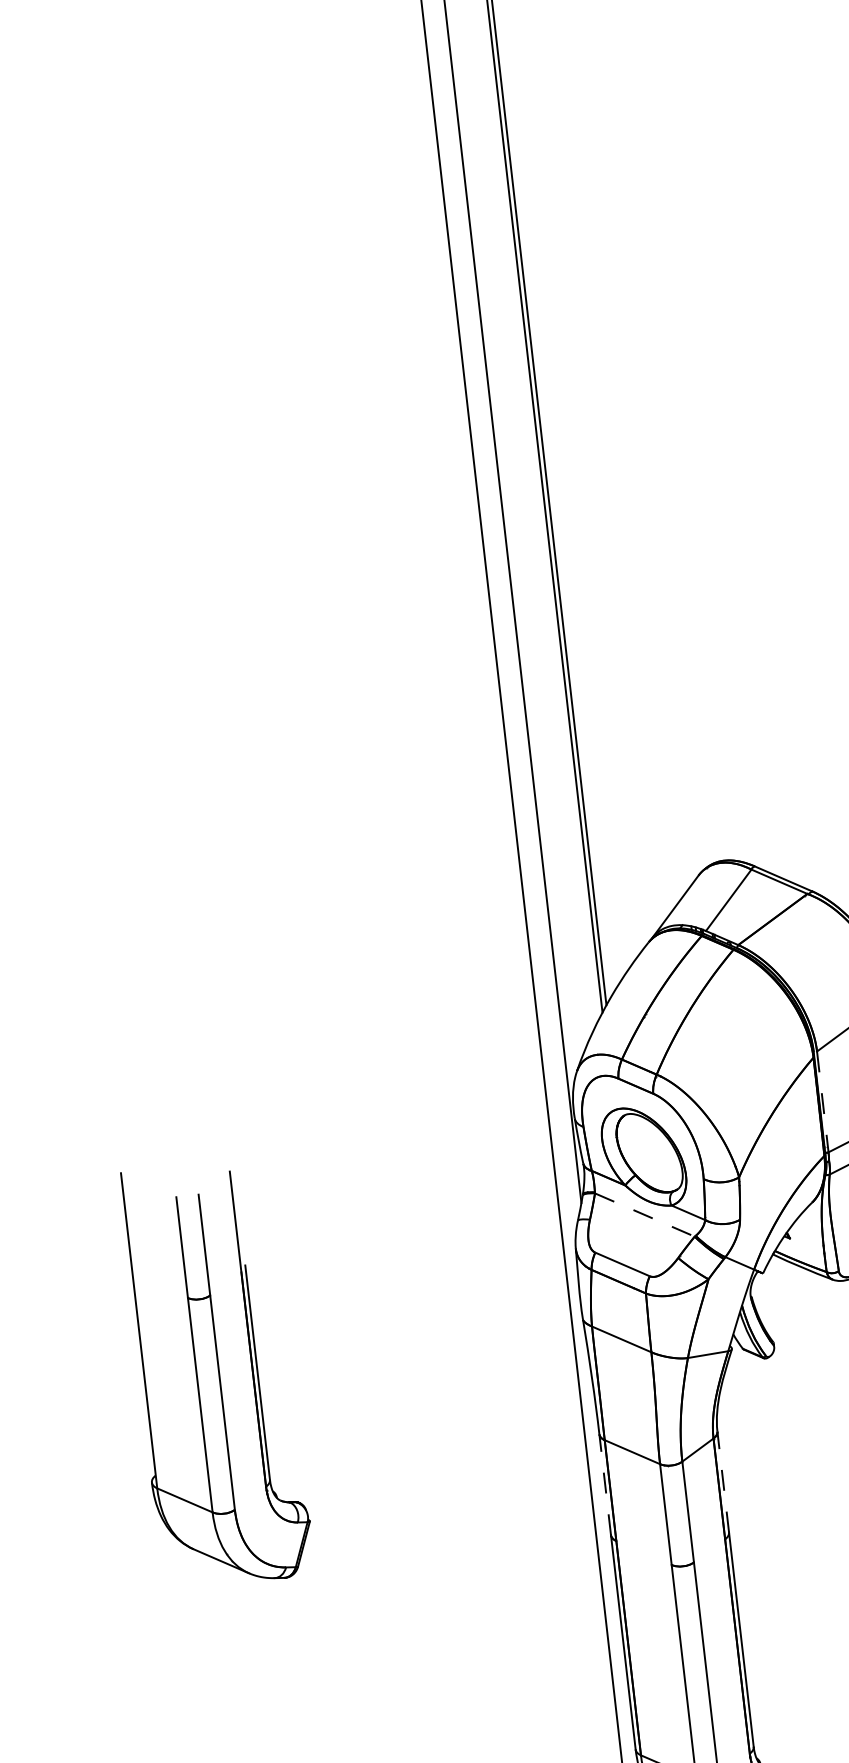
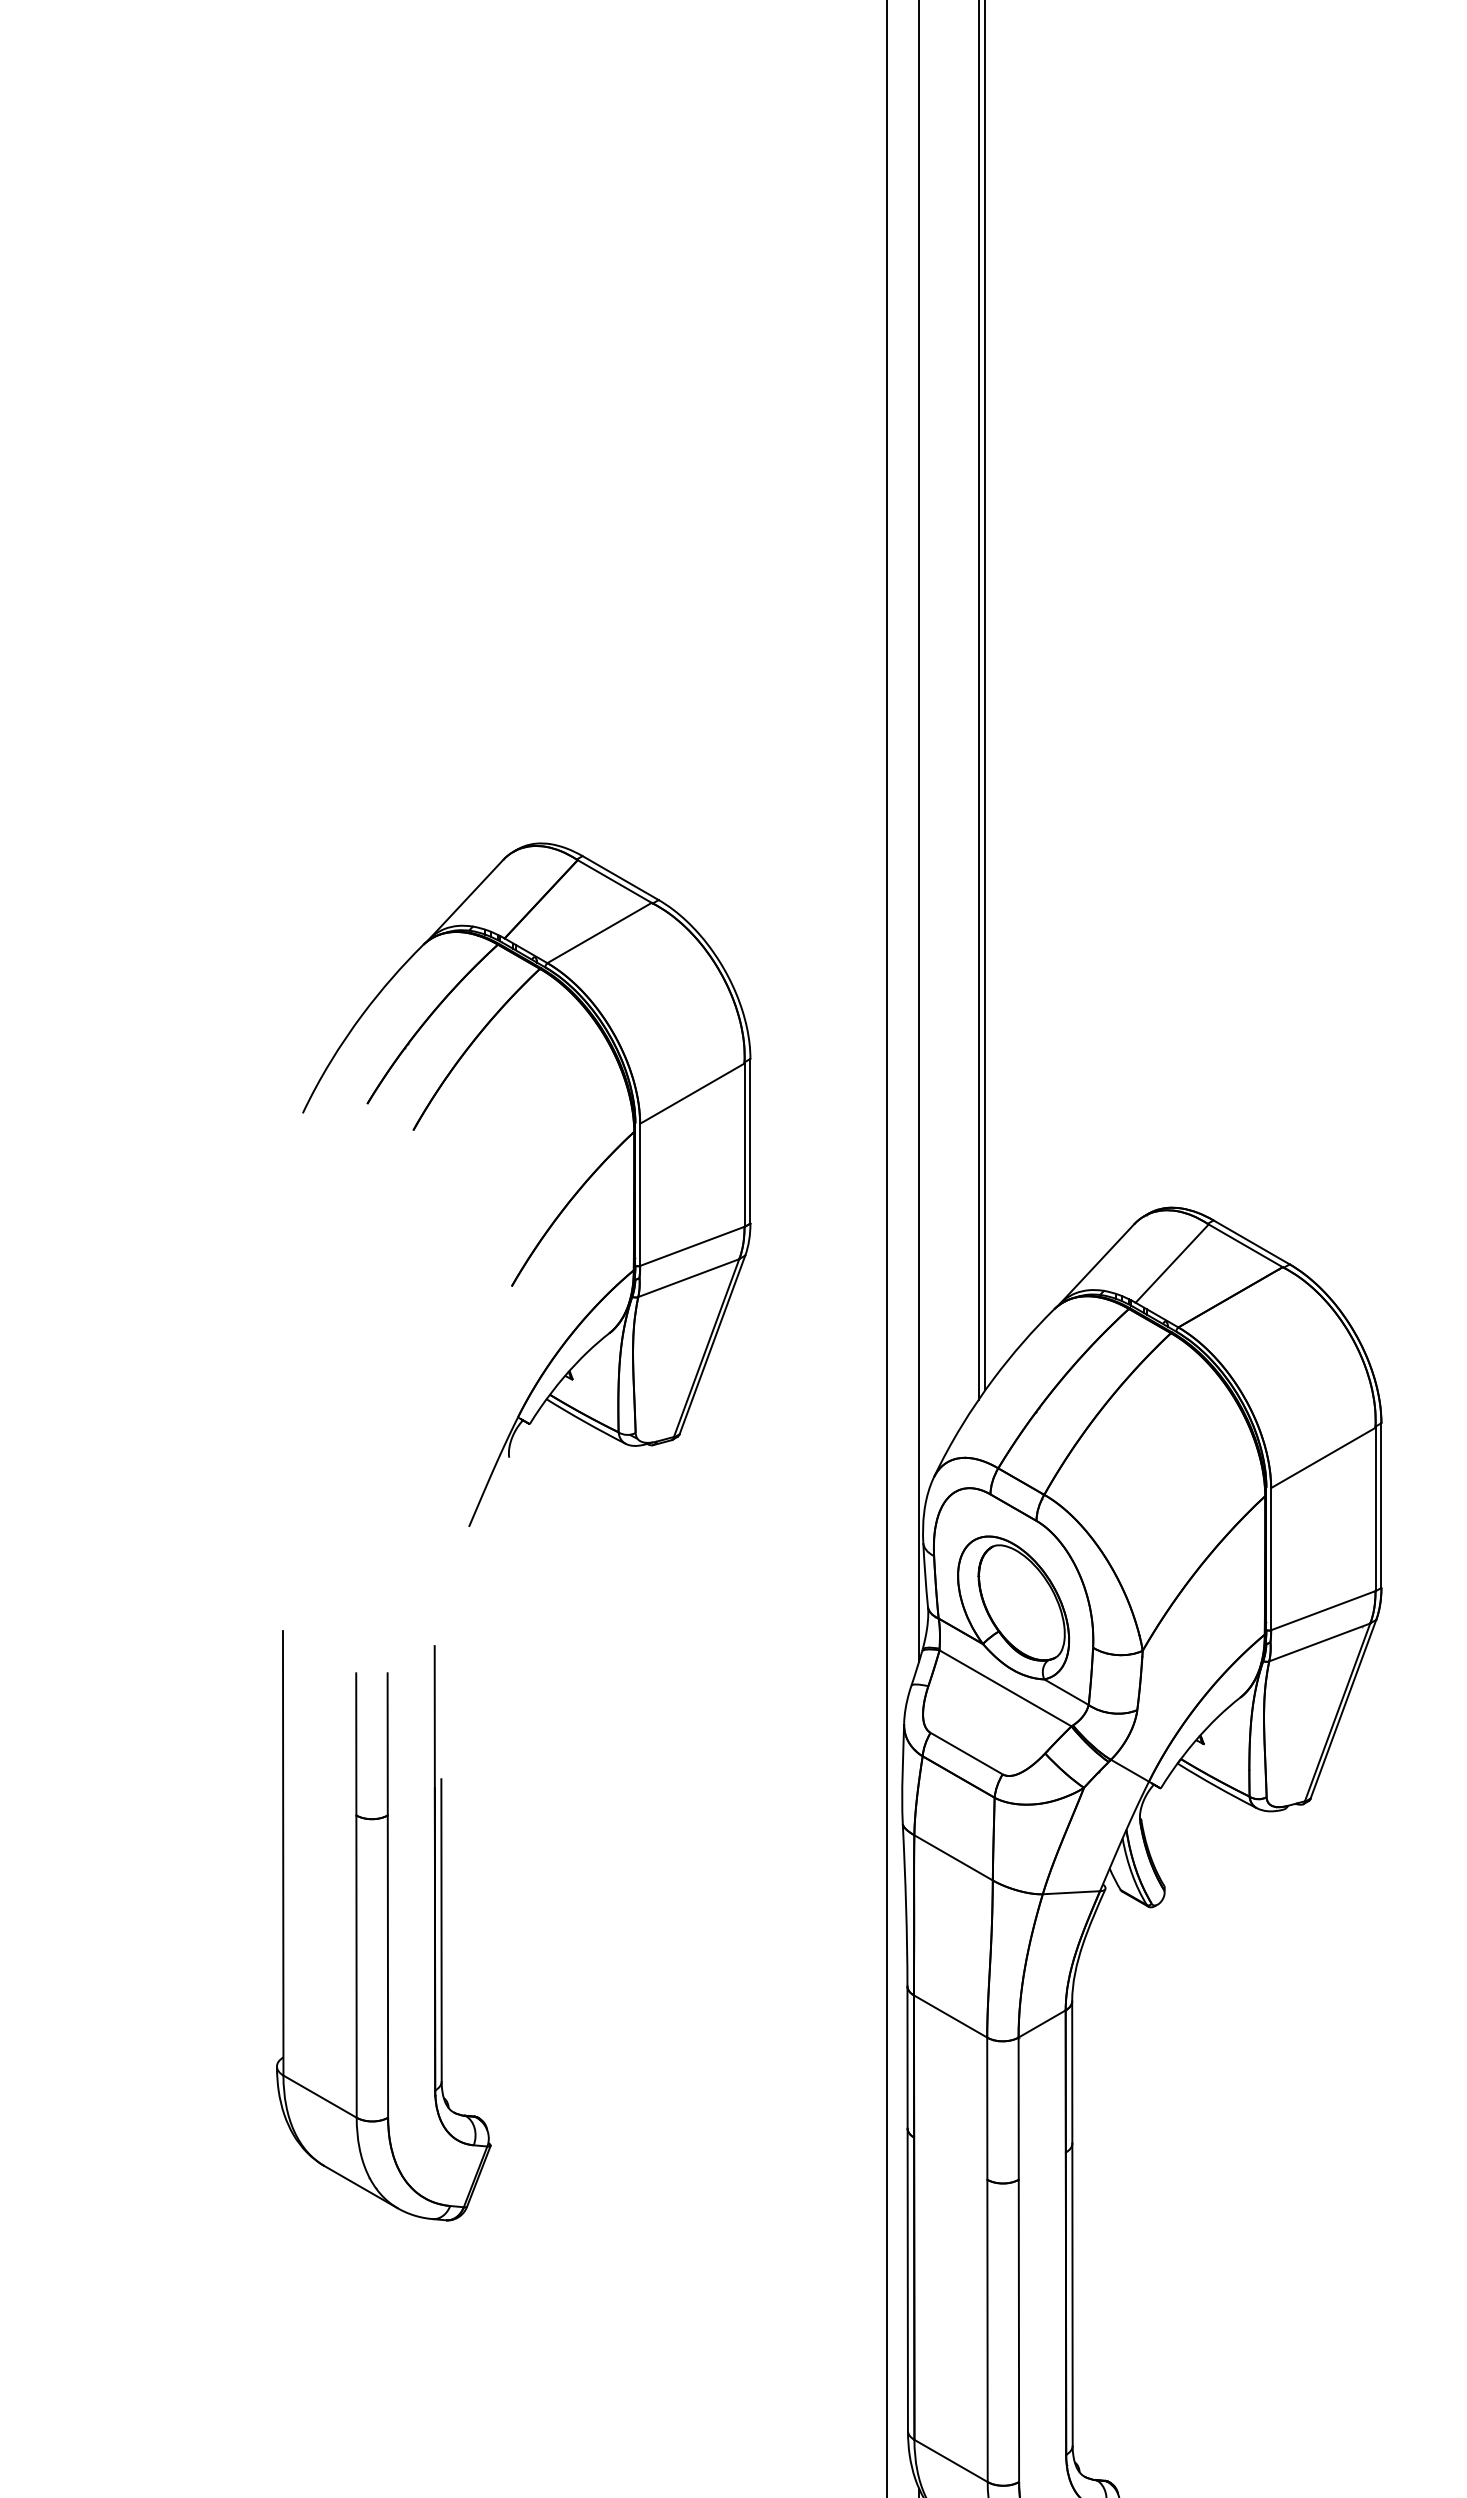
part: (291, 910) -> (562, 1208), added
line: (823, 1102) -> (1271, 1559), dashed -> solid
line: (644, 1215) -> (1005, 1688), dashed -> solid
part: (216, 1373) -> (383, 1925), moved
line: (723, 1481) -> (1072, 2071), dashed -> solid
line: (605, 1484) -> (907, 2056), dashed -> solid

